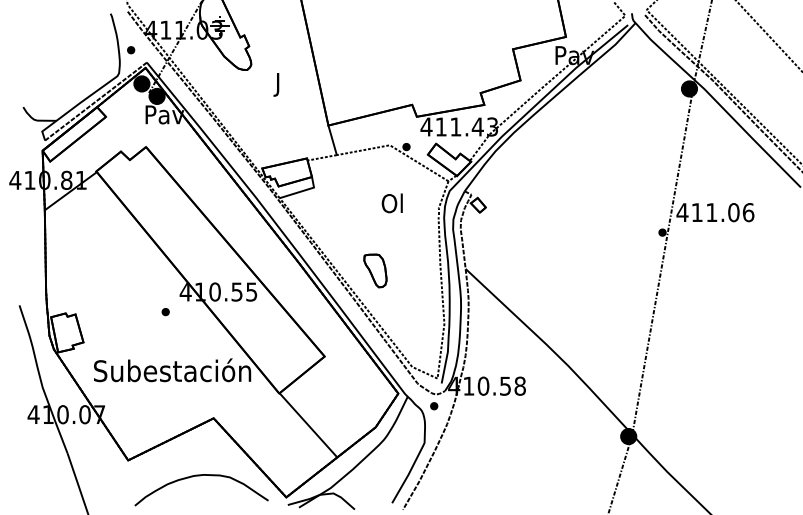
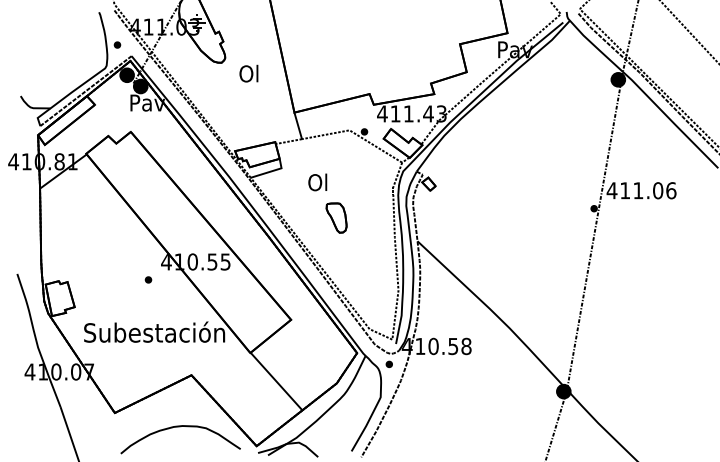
text: (277, 84) -> (248, 75), J -> Ol
text: (392, 203) -> (317, 182), moved
part: (375, 270) -> (336, 217), moved

